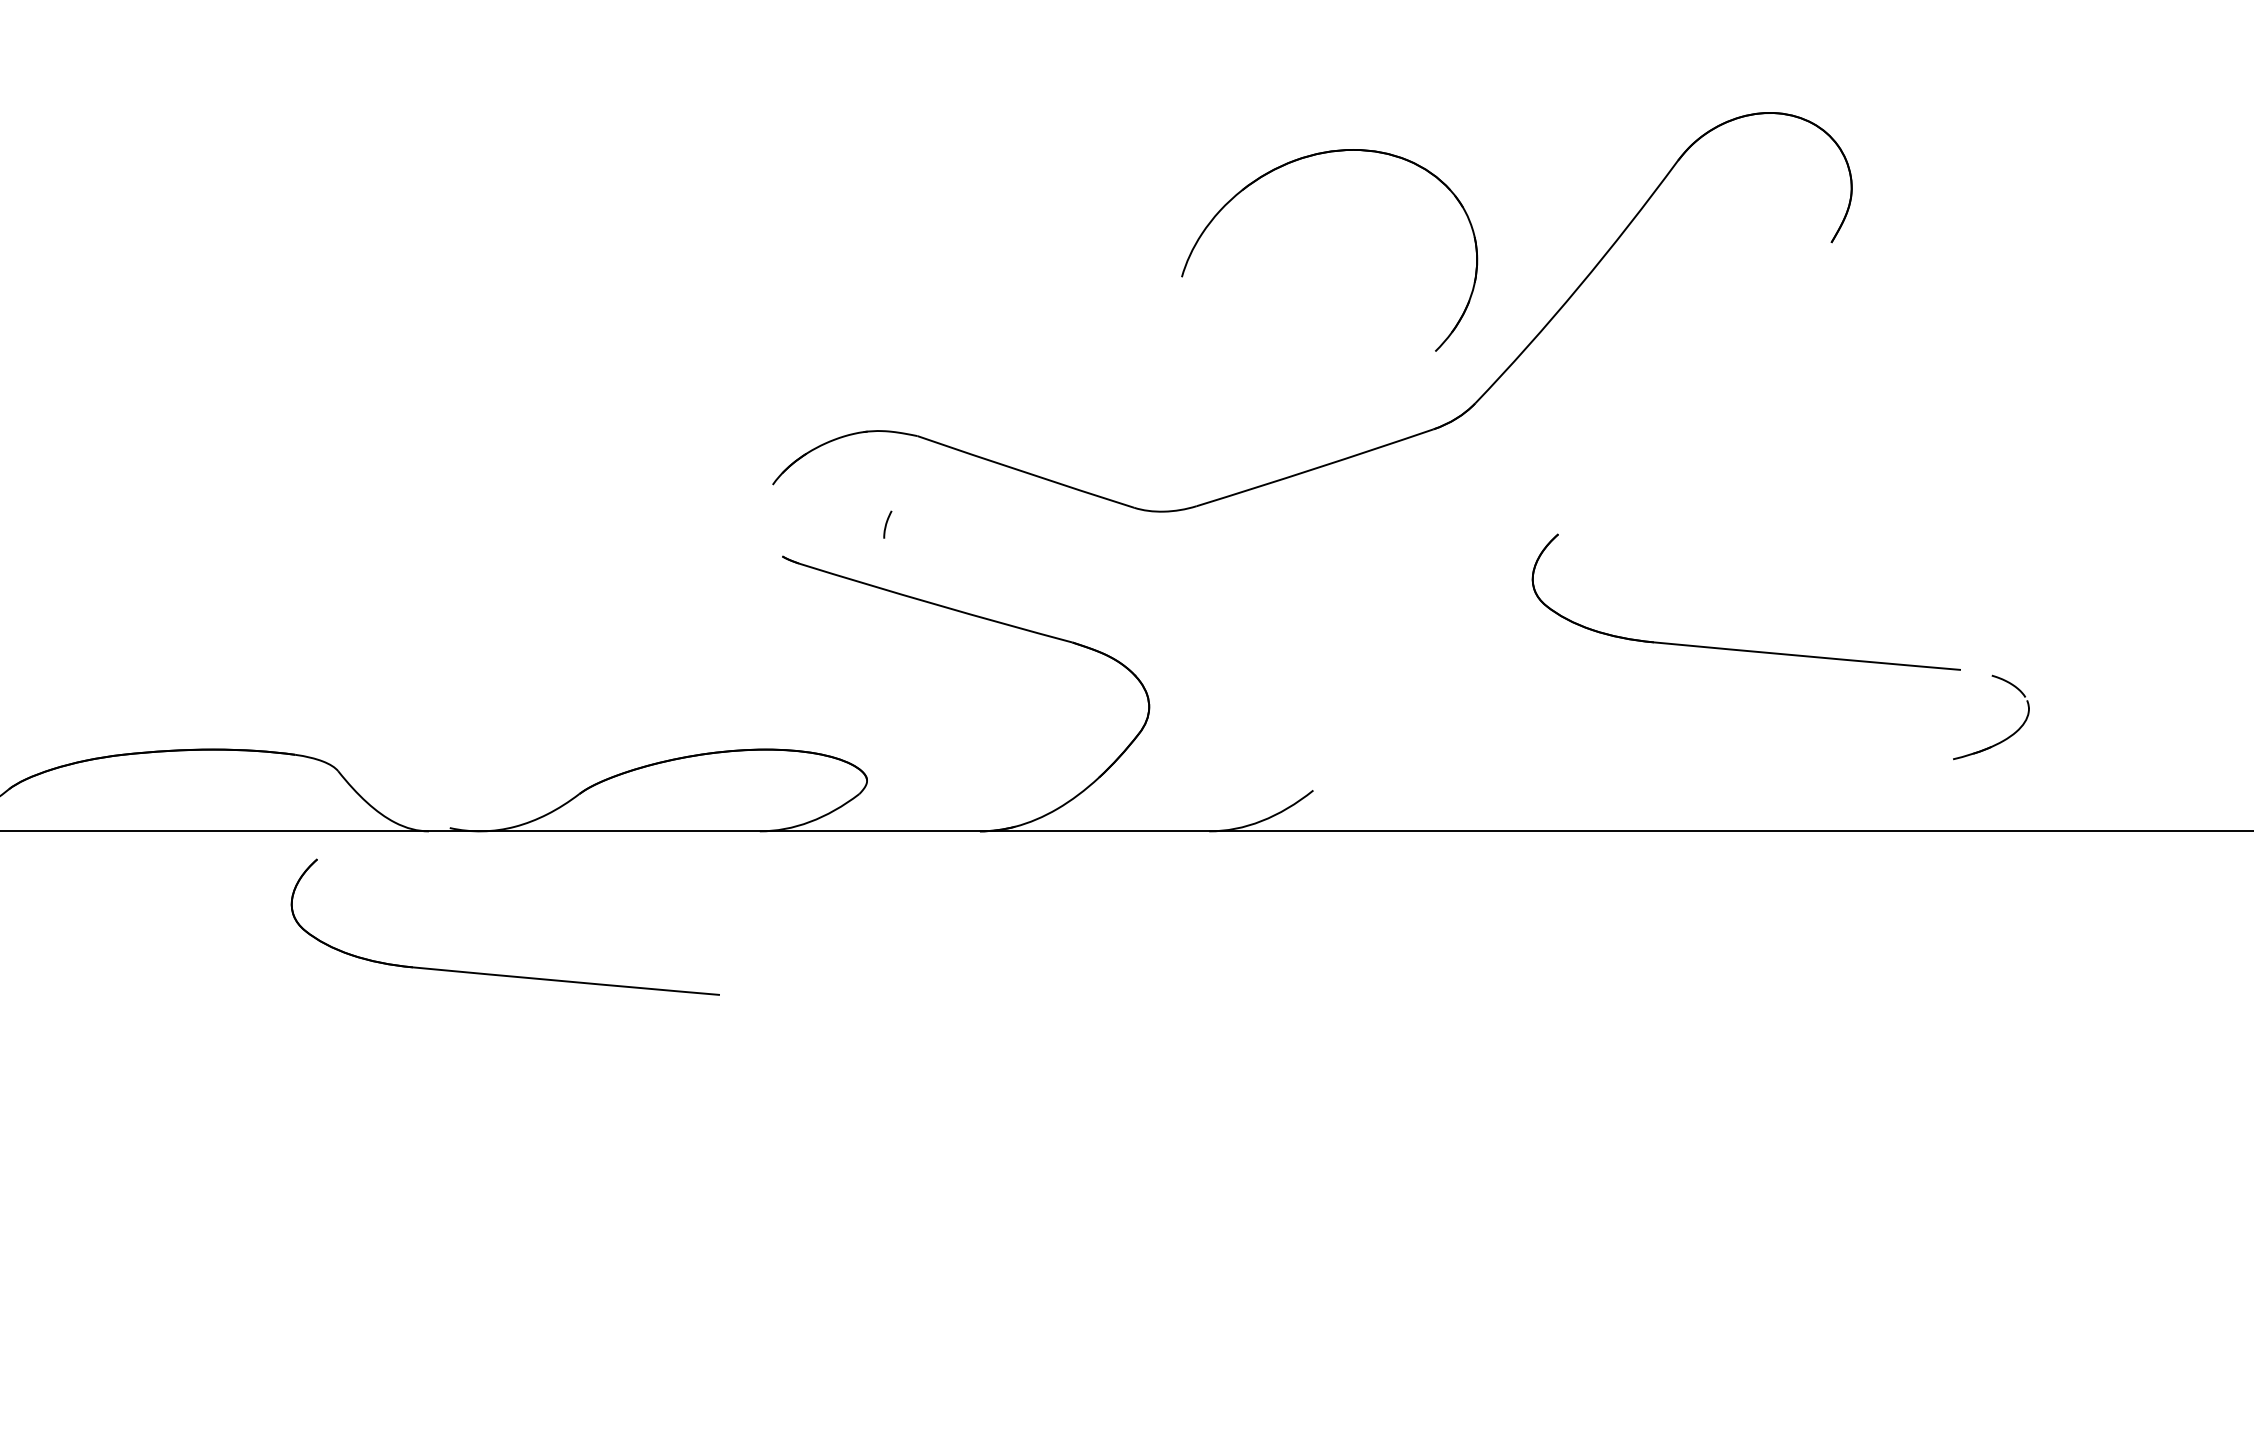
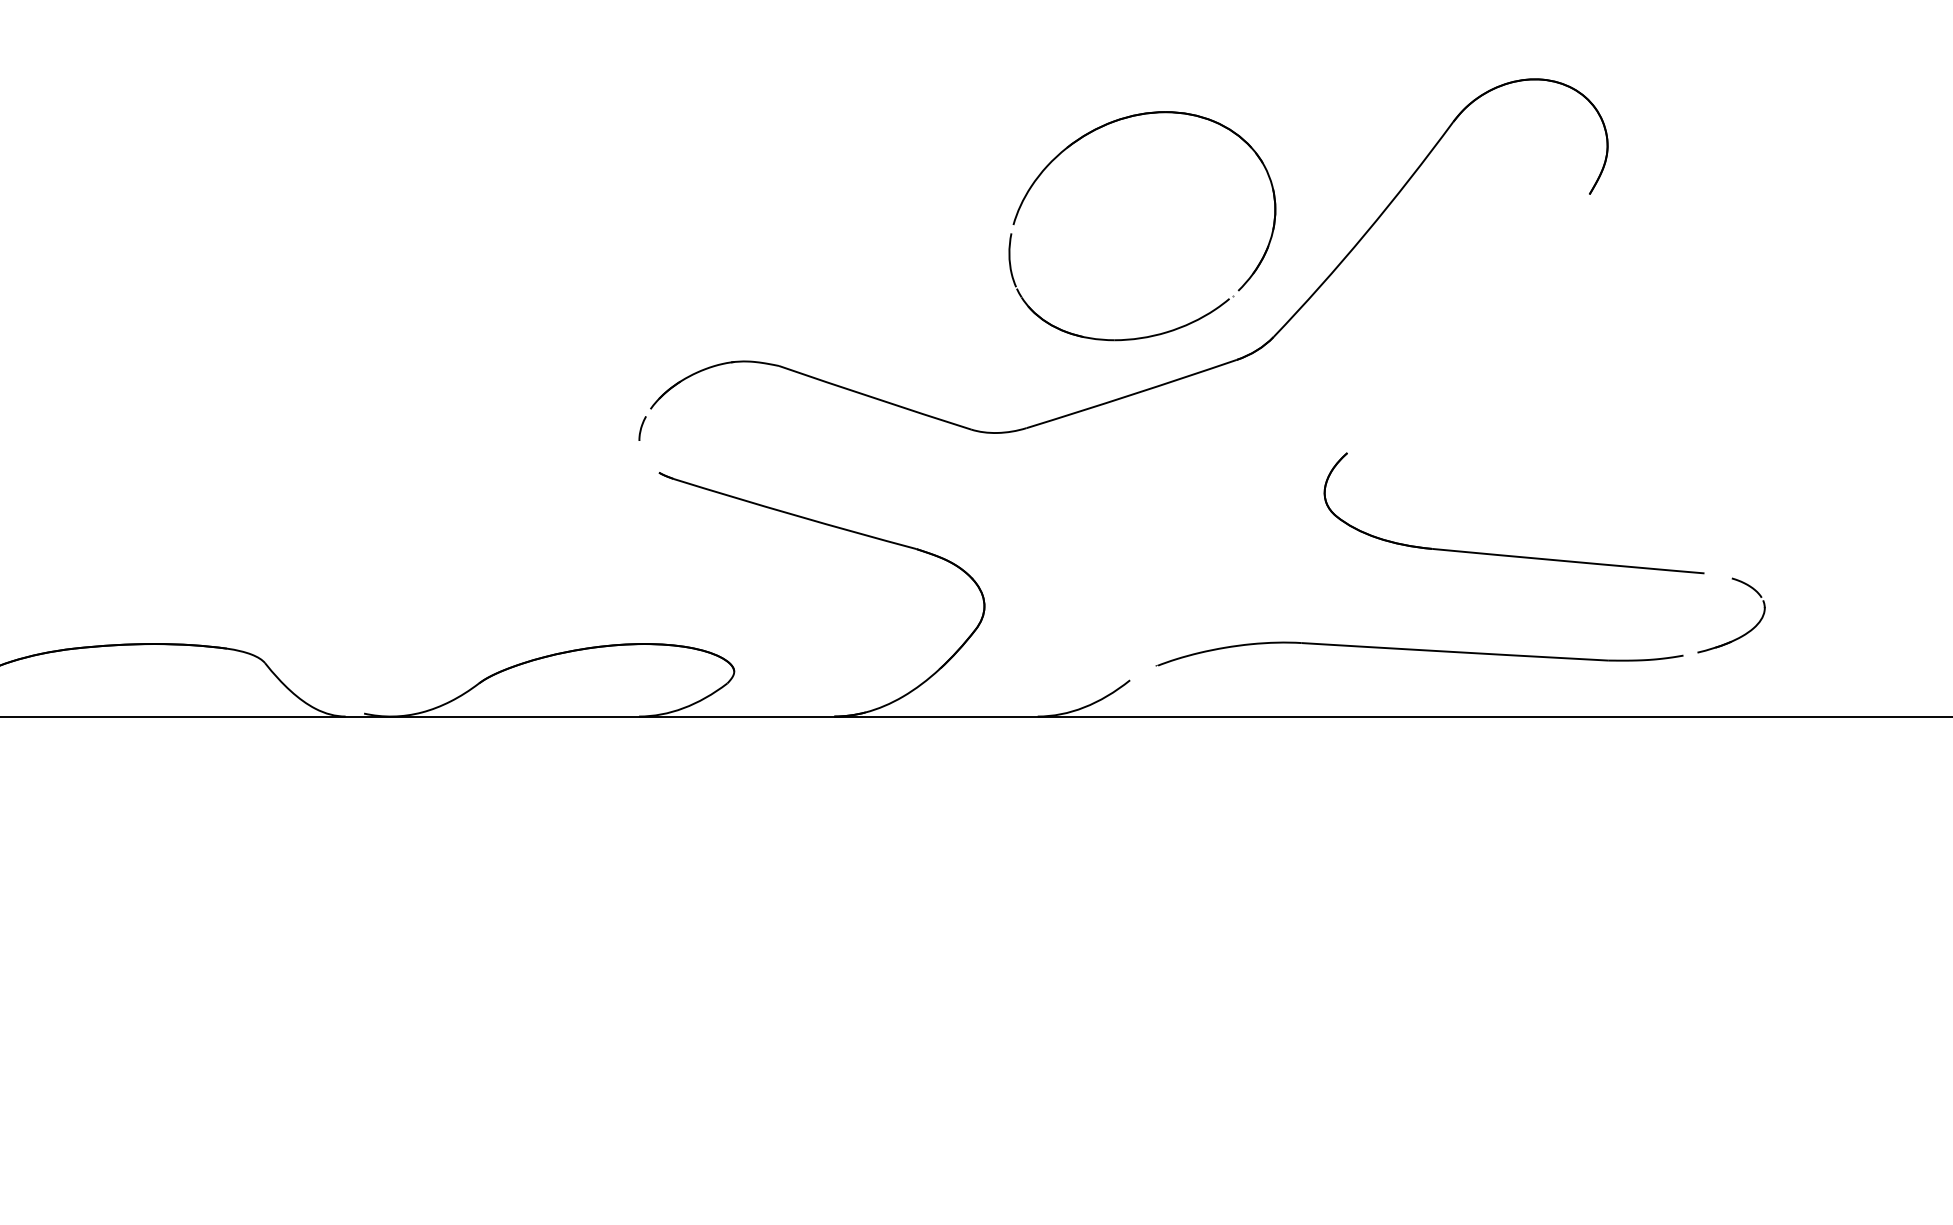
part: (1305, 405) -> (1123, 338), added
curve: (887, 523) -> (642, 427), moved
part: (1639, 760) -> (1419, 653), added
part: (504, 974) -> (412, 843), removed

